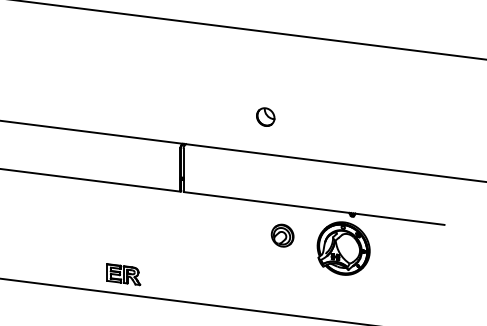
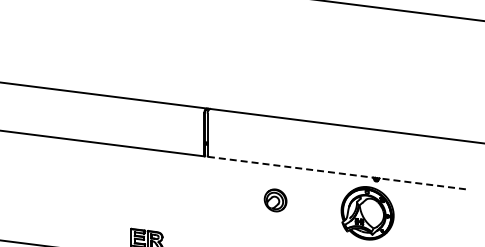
part: (265, 116) -> (289, 81), removed
line: (314, 208) -> (338, 173), solid -> dashed
part: (282, 235) -> (275, 200), moved

